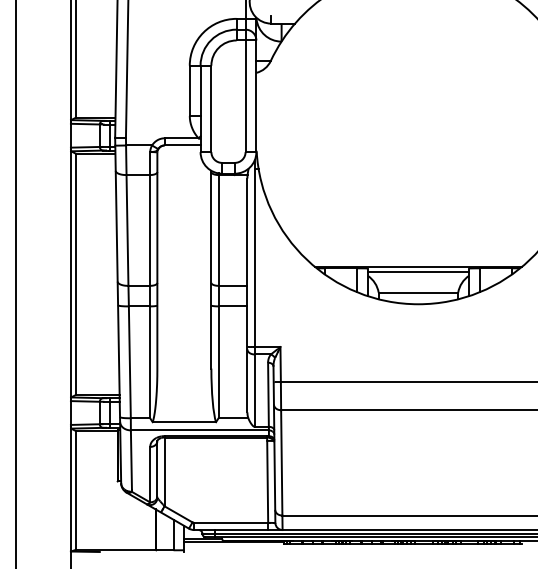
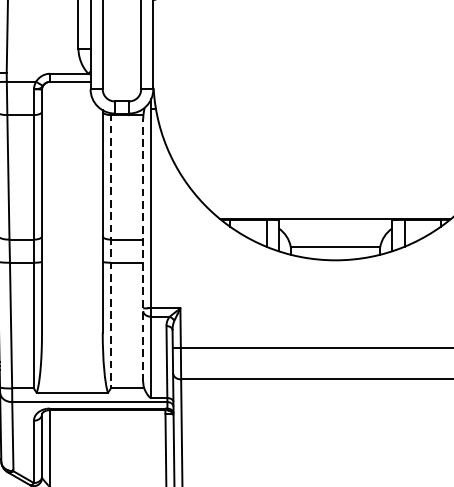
line: (418, 272) -> (335, 224), removed
line: (247, 295) -> (143, 250), solid -> dashed
line: (218, 296) -> (110, 251), solid -> dashed

